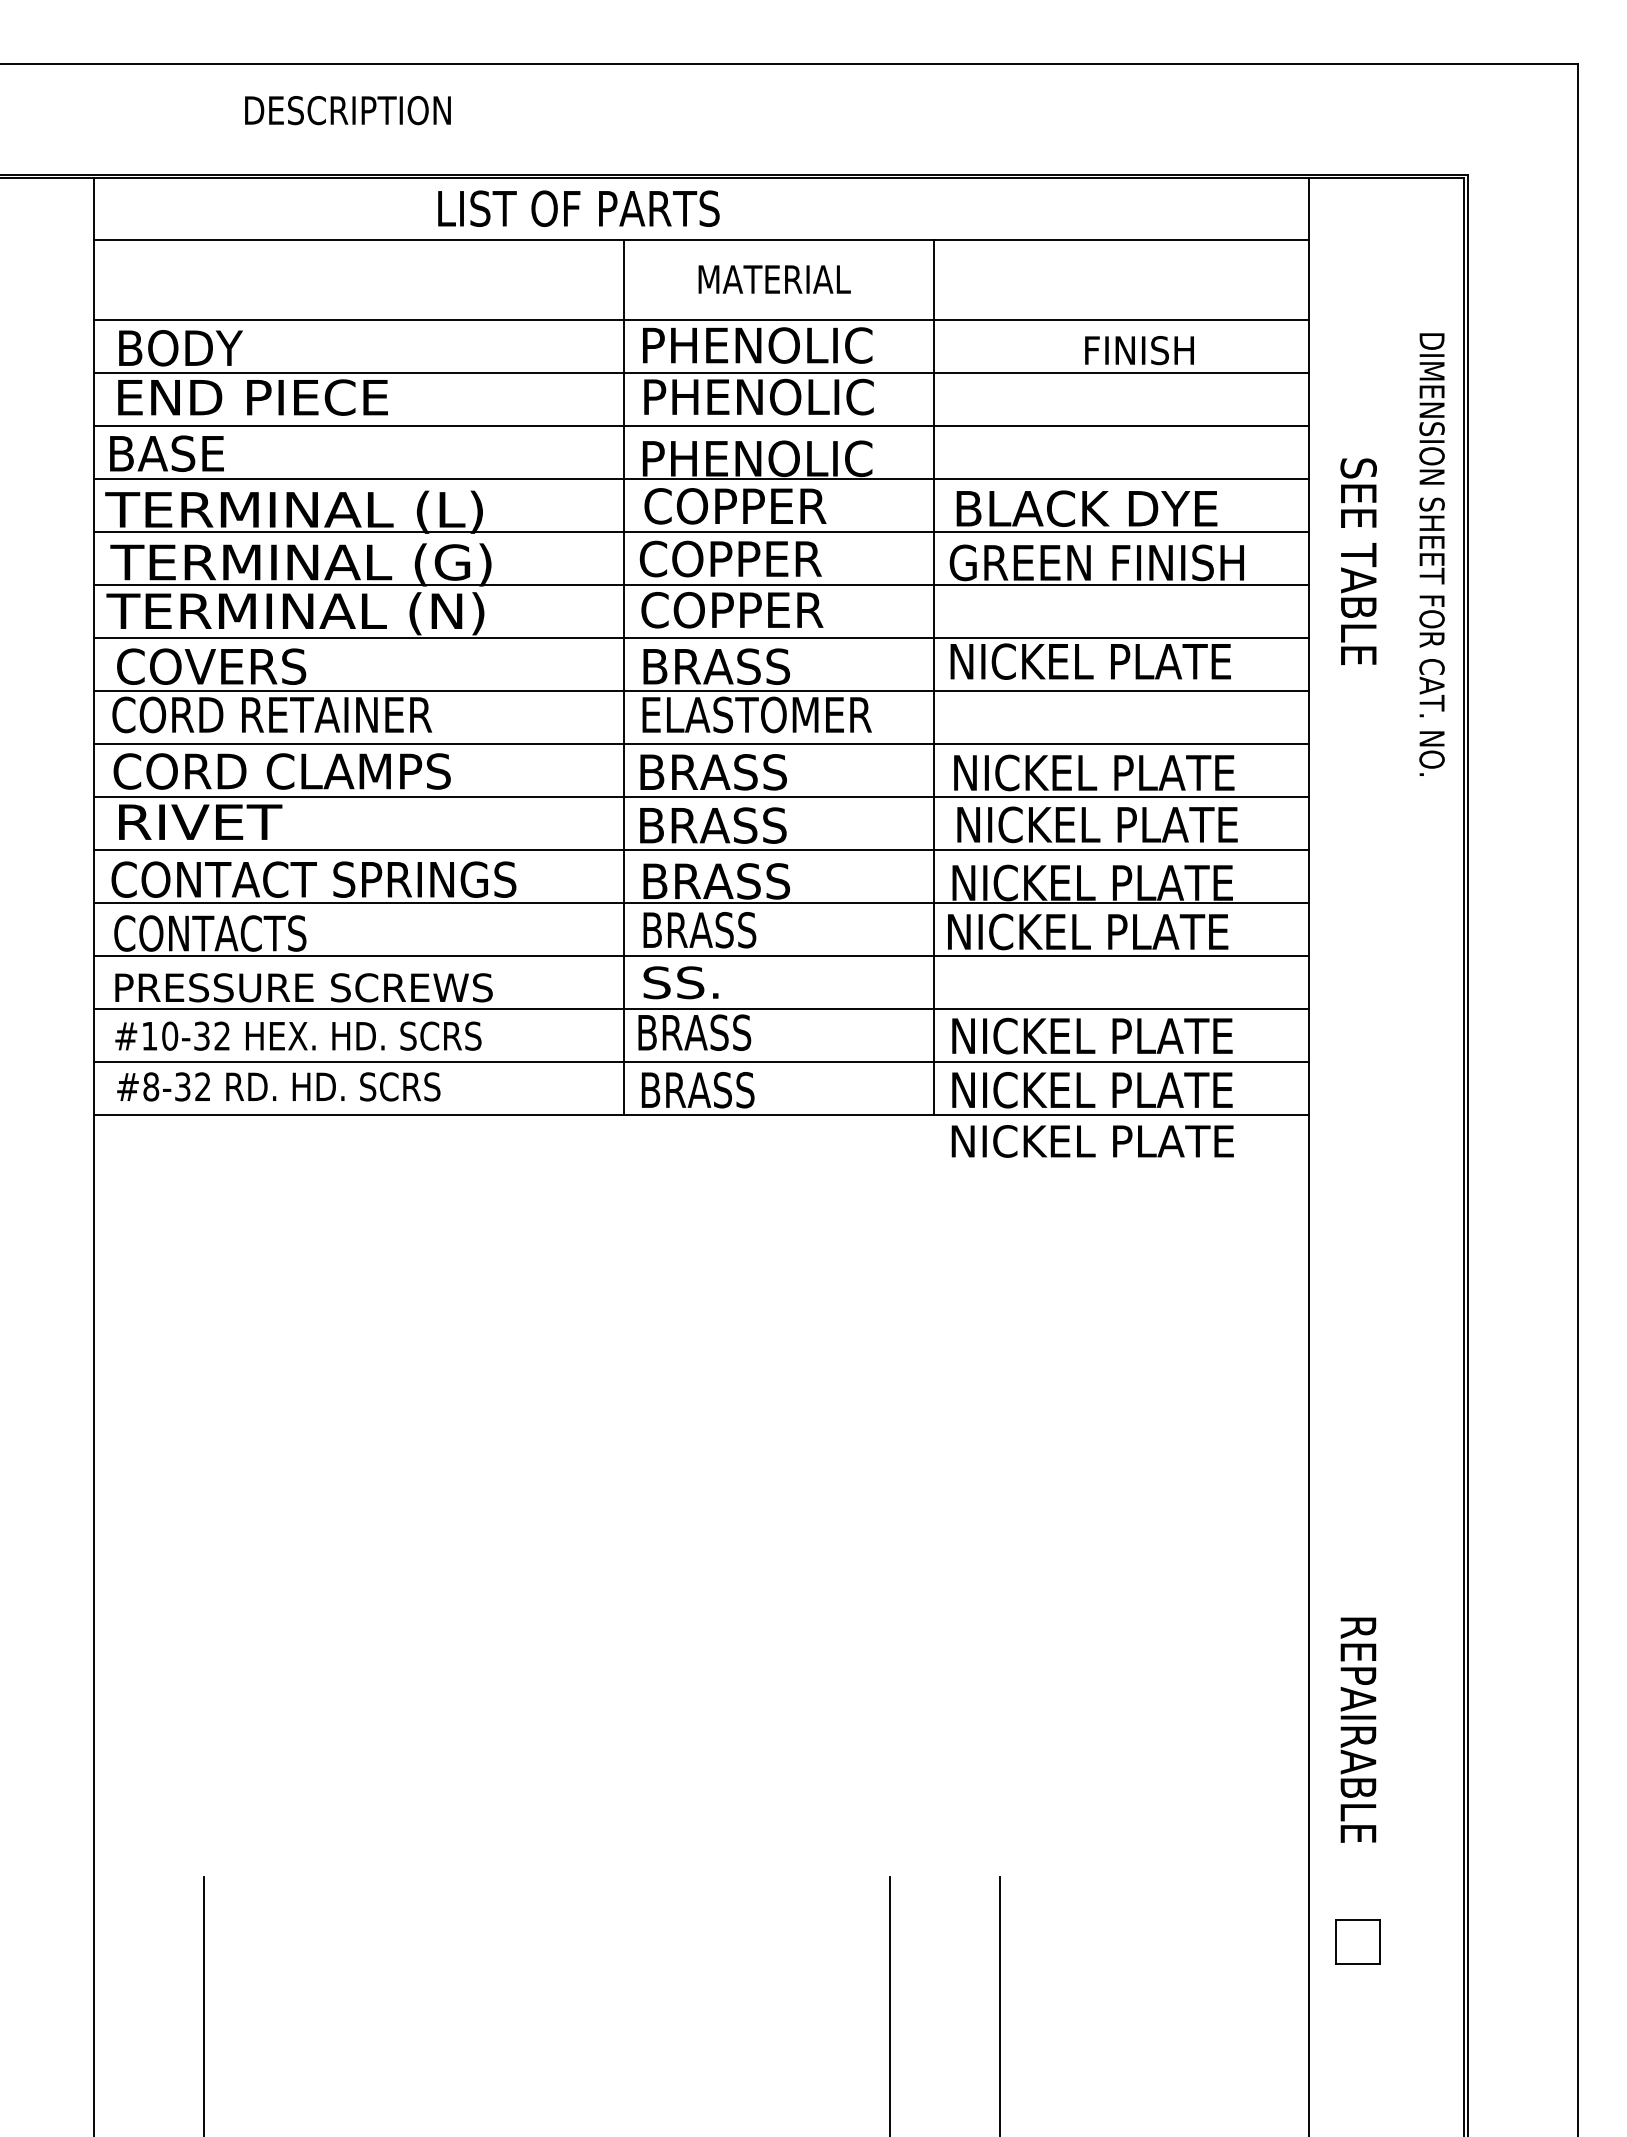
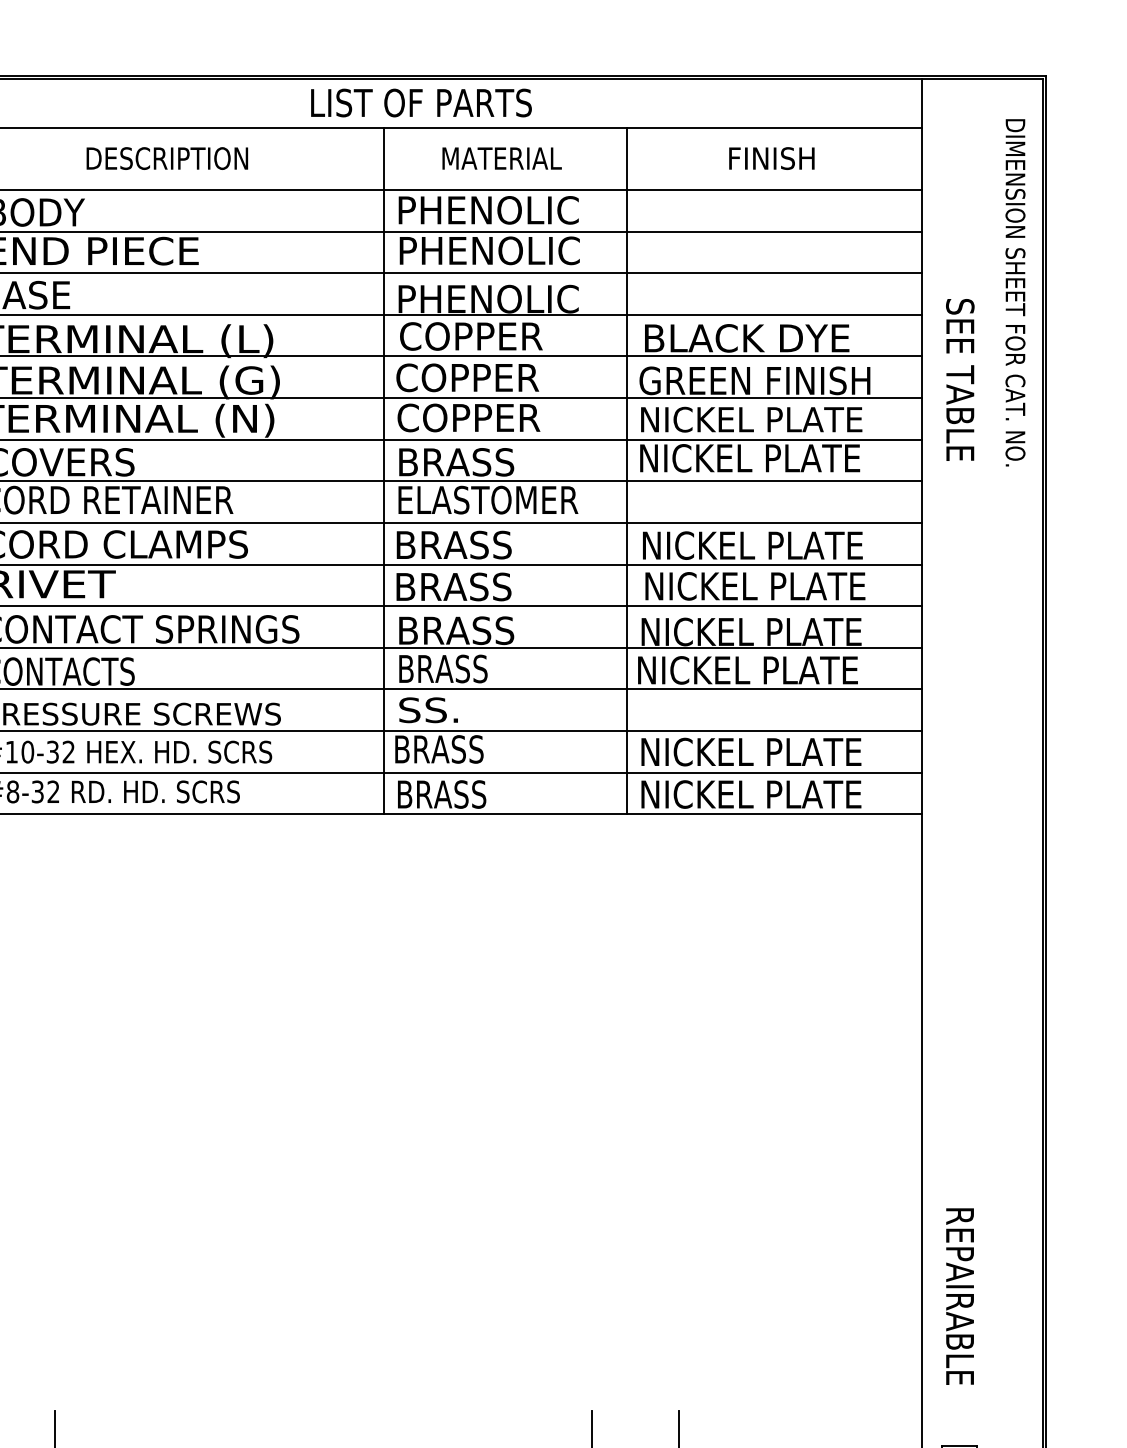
text: (347, 110) -> (166, 158), moved
text: (578, 208) -> (421, 102), moved
text: (1139, 350) -> (771, 158), moved
text: (1431, 554) -> (1015, 292), moved
text: (1092, 1141) -> (751, 419), moved

